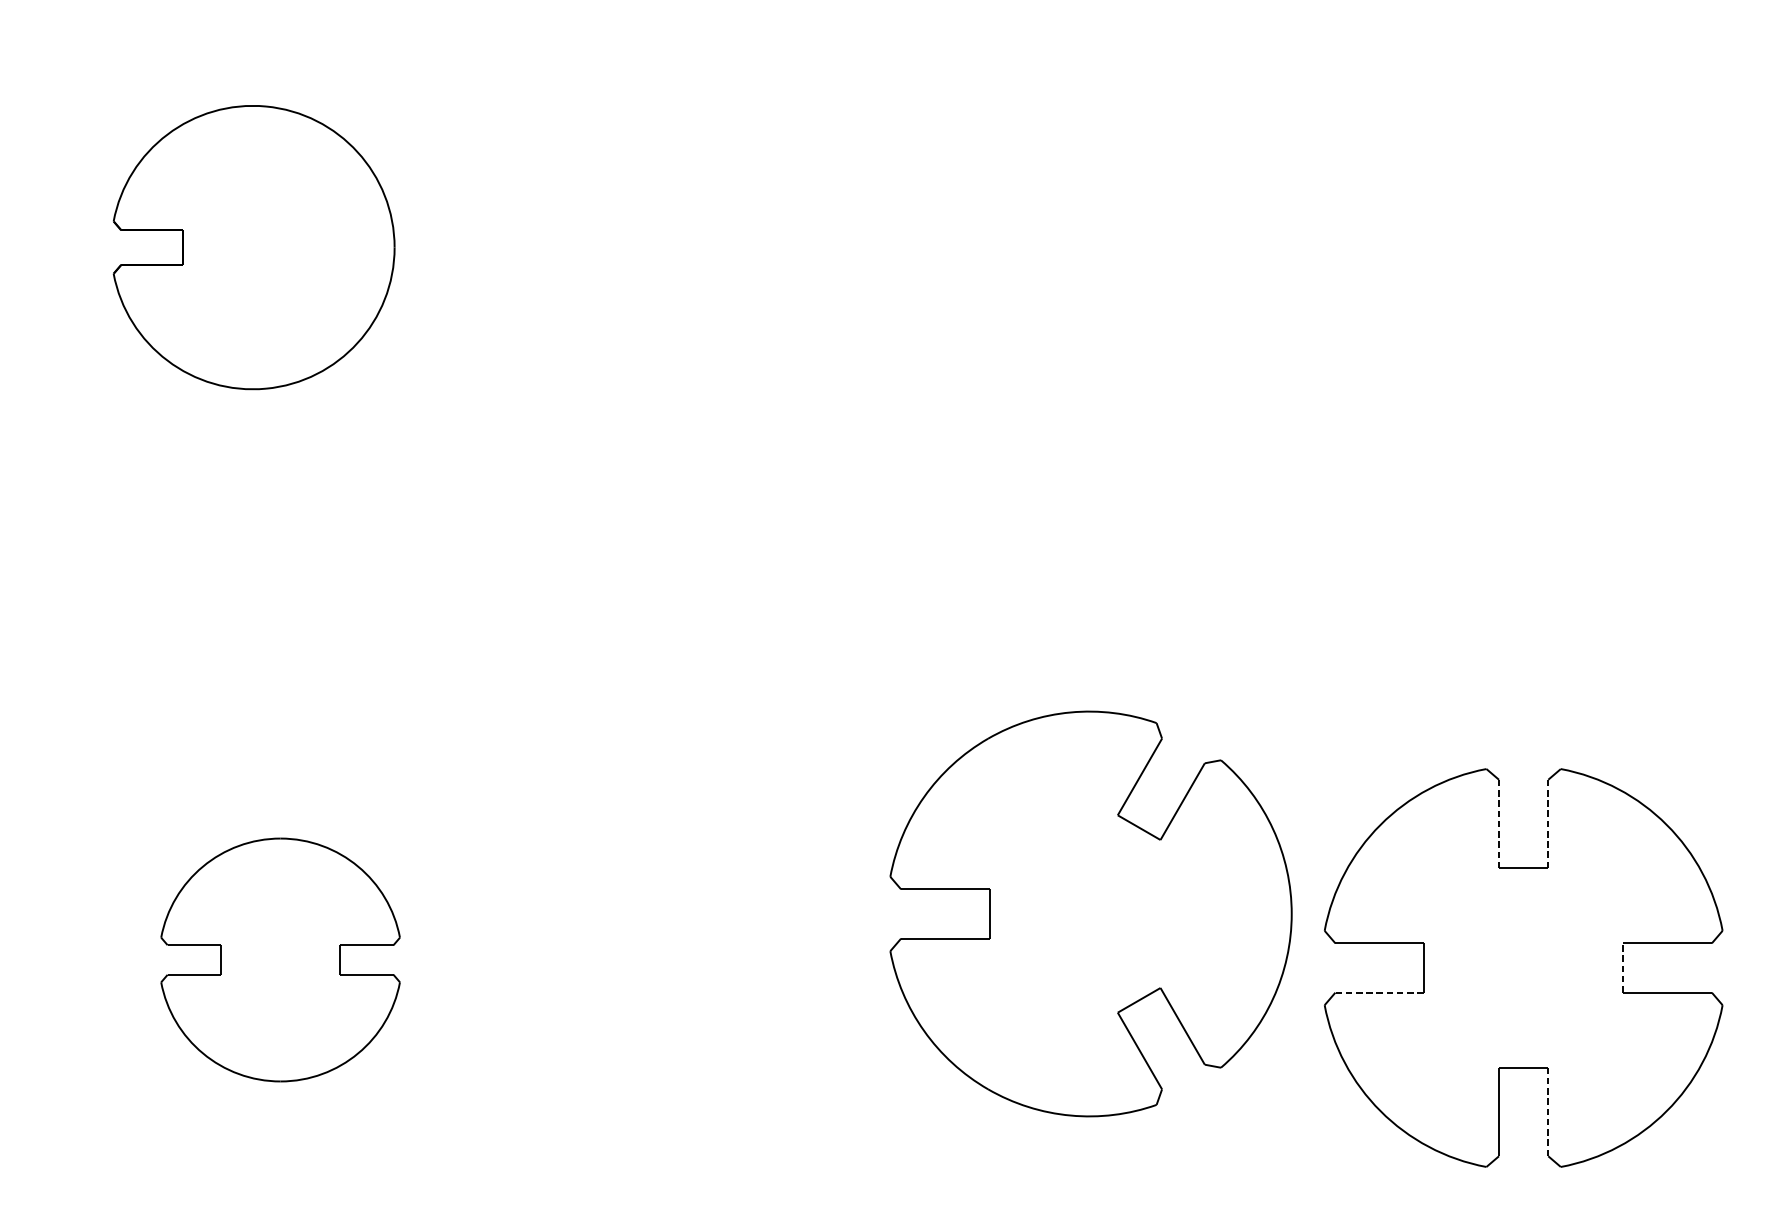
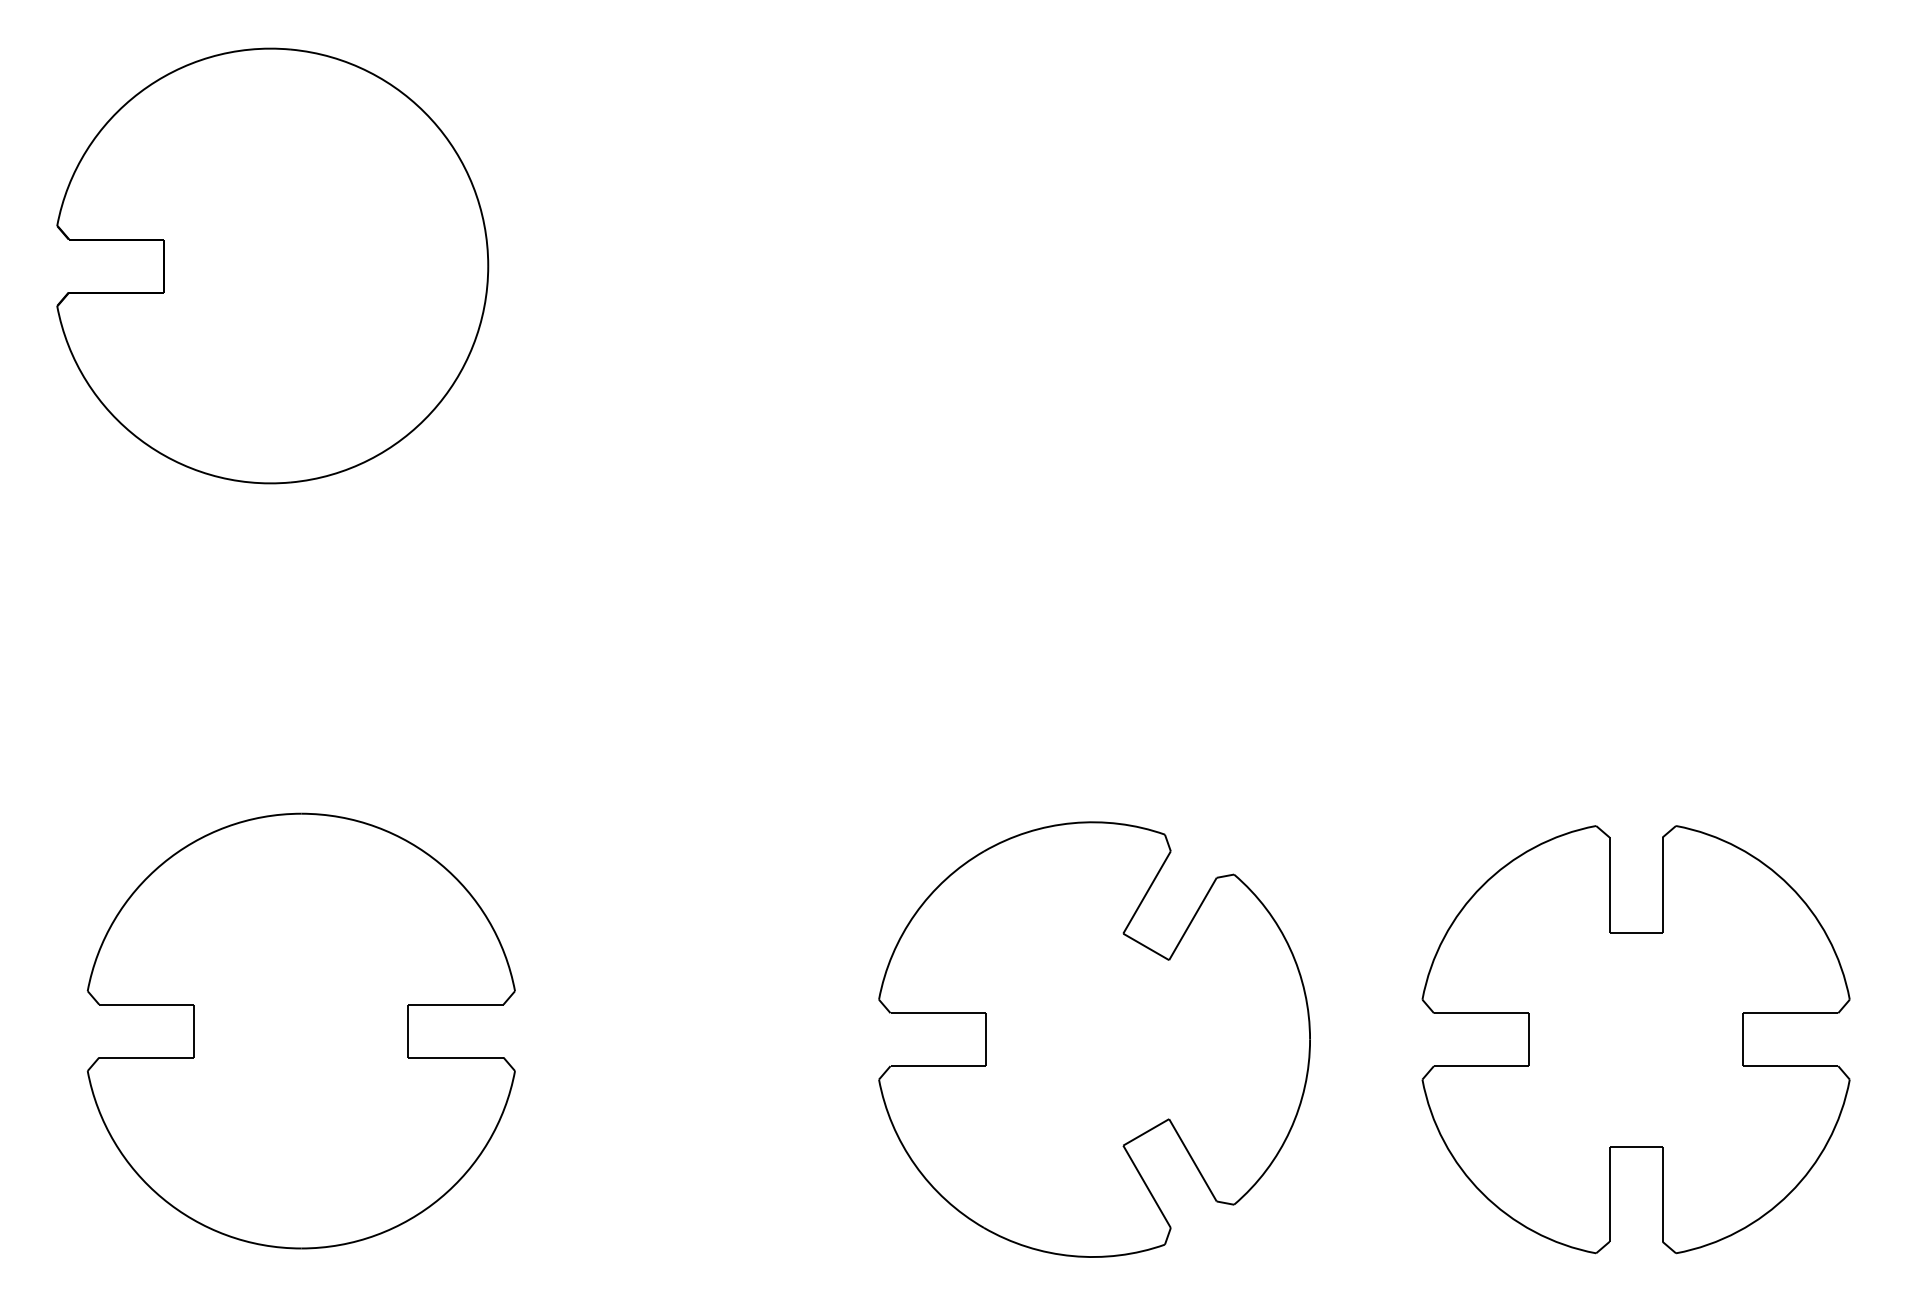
part: (253, 247) -> (272, 265), size x1.43
line: (1498, 824) -> (1609, 885), dashed -> solid
line: (1548, 824) -> (1662, 885), dashed -> solid
part: (1091, 913) -> (1094, 1039), moved
part: (279, 959) -> (300, 1030), size x1.67
line: (1623, 967) -> (1743, 1039), dashed -> solid
line: (1379, 993) -> (1481, 1066), dashed -> solid
line: (1548, 1112) -> (1662, 1194), dashed -> solid

